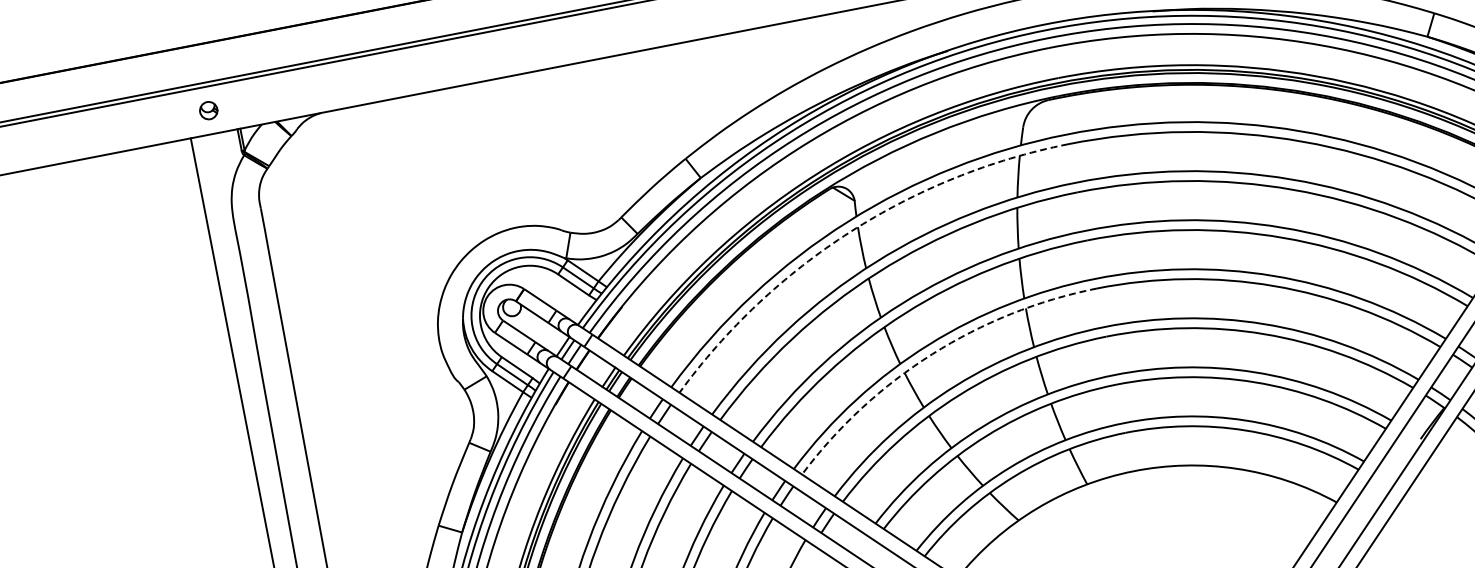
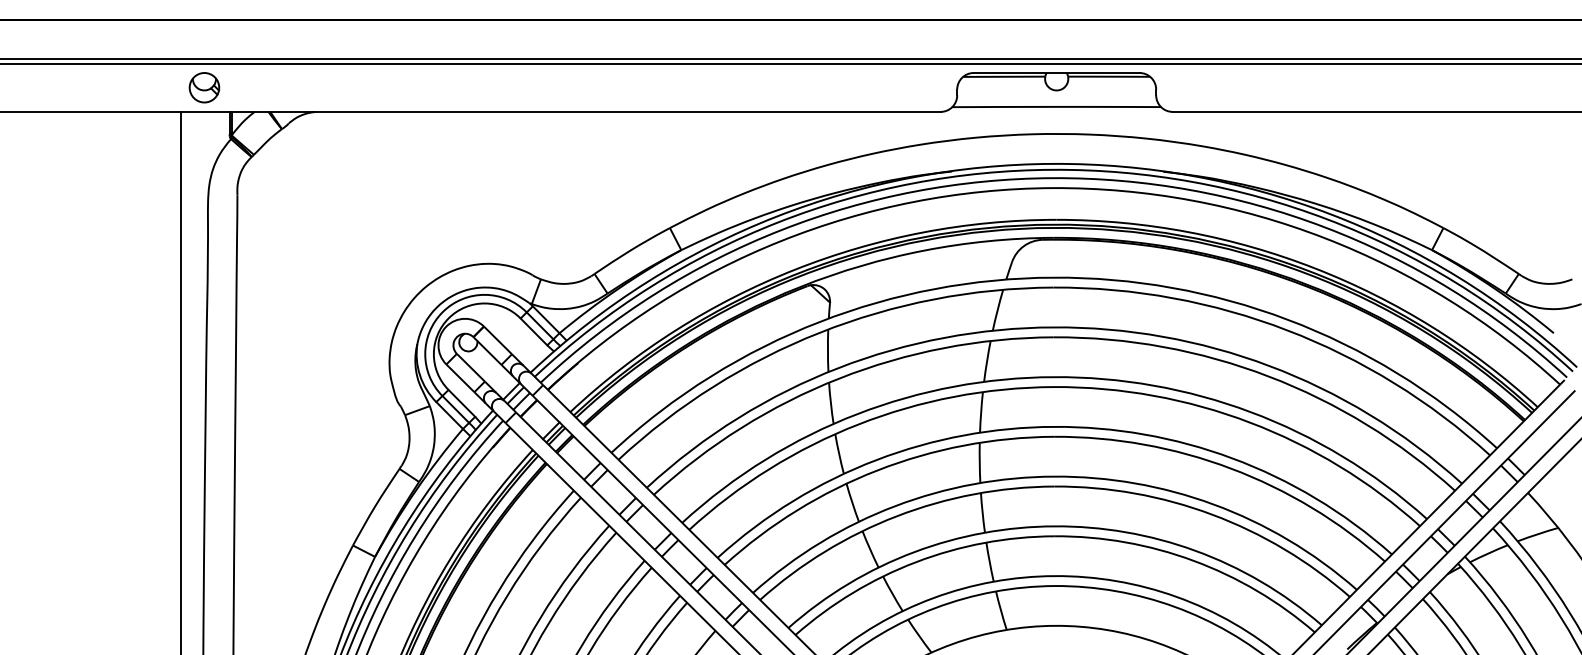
part: (208, 110) -> (204, 87), size x1.67
arc: (850, 231) -> (819, 332), dashed -> solid
arc: (932, 354) -> (877, 470), dashed -> solid

